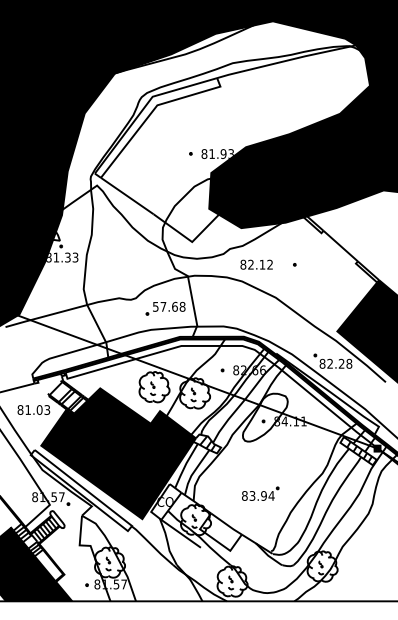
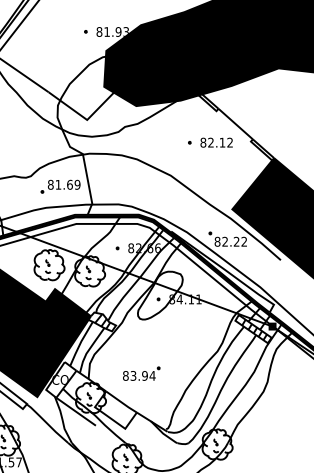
text: (256, 264) -> (216, 142), moved
text: (169, 306) -> (64, 184), 57.68 -> 81.69
text: (349, 363) -> (244, 241), 82.28 -> 82.22
part: (260, 493) -> (141, 373), moved

